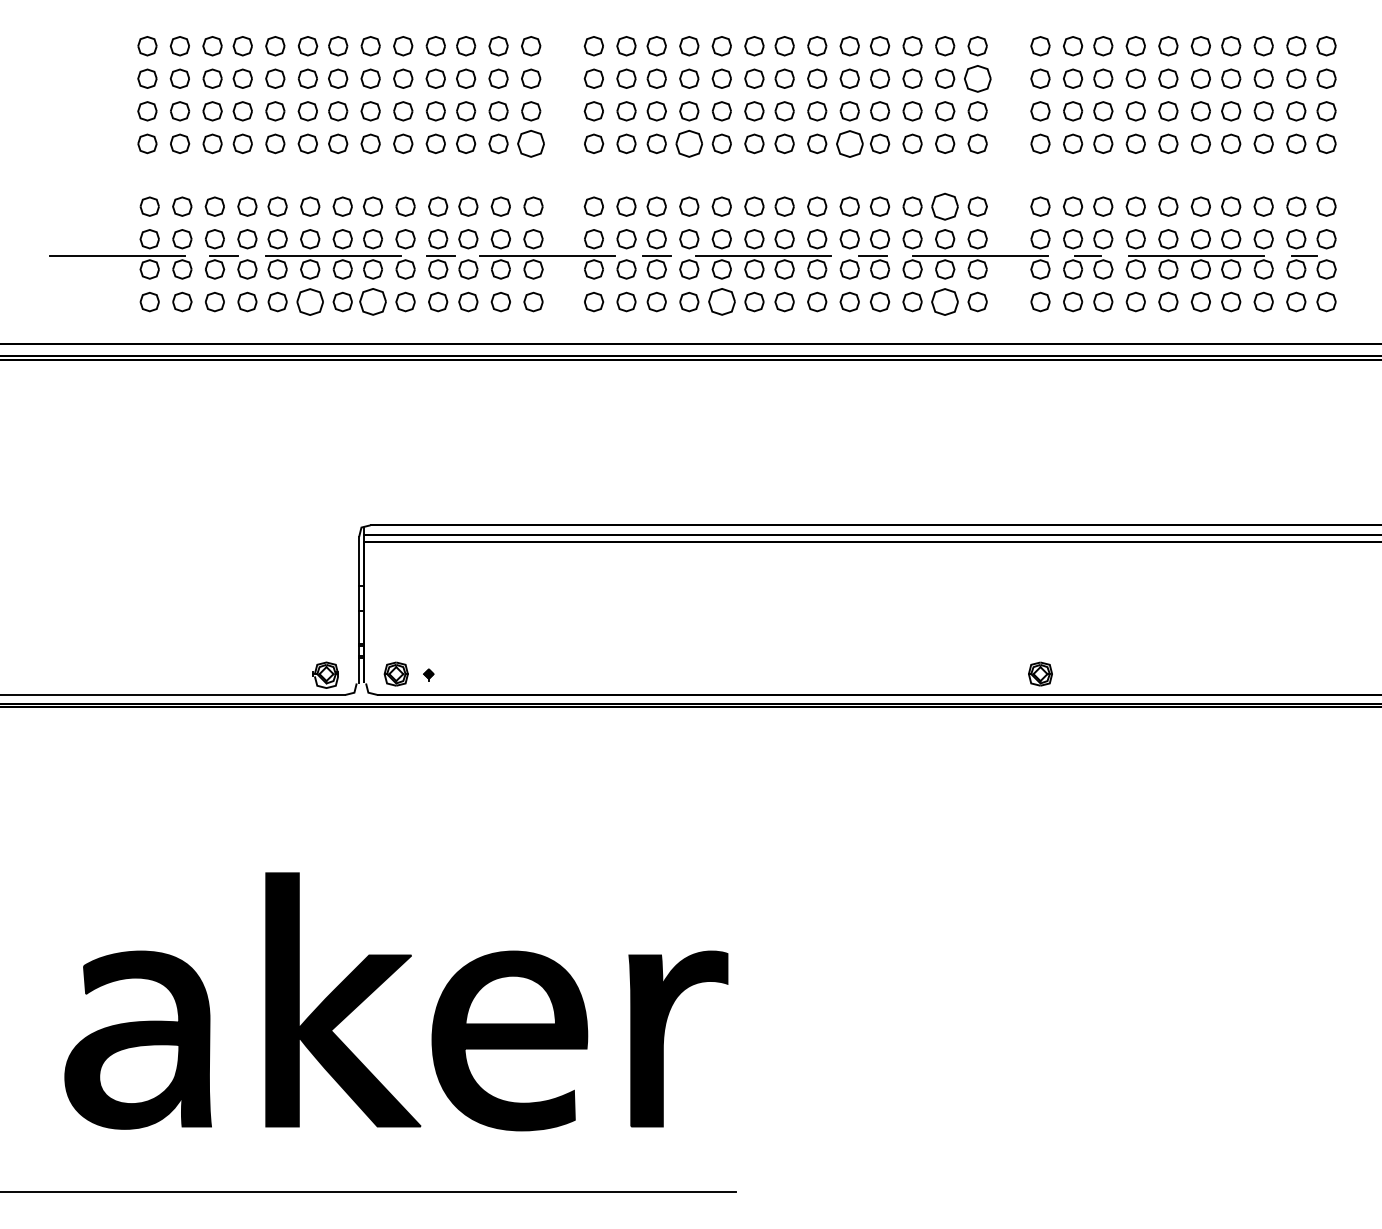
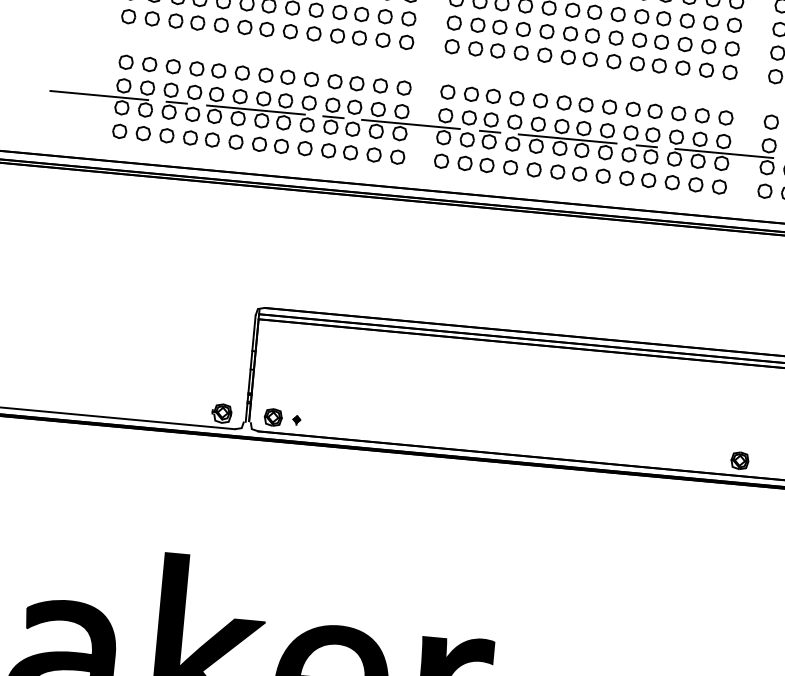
part: (977, 78) -> (734, 25), size x0.71
part: (531, 143) -> (406, 42), size x0.71
part: (689, 143) -> (521, 52), size x0.71
part: (849, 143) -> (637, 63), size x0.71
part: (945, 206) -> (702, 115), size x0.71
part: (310, 301) -> (236, 141), size x0.71
part: (945, 301) -> (696, 184), size x0.71
part: (372, 302) -> (281, 146), size x0.71
part: (721, 302) -> (533, 170), size x0.71

